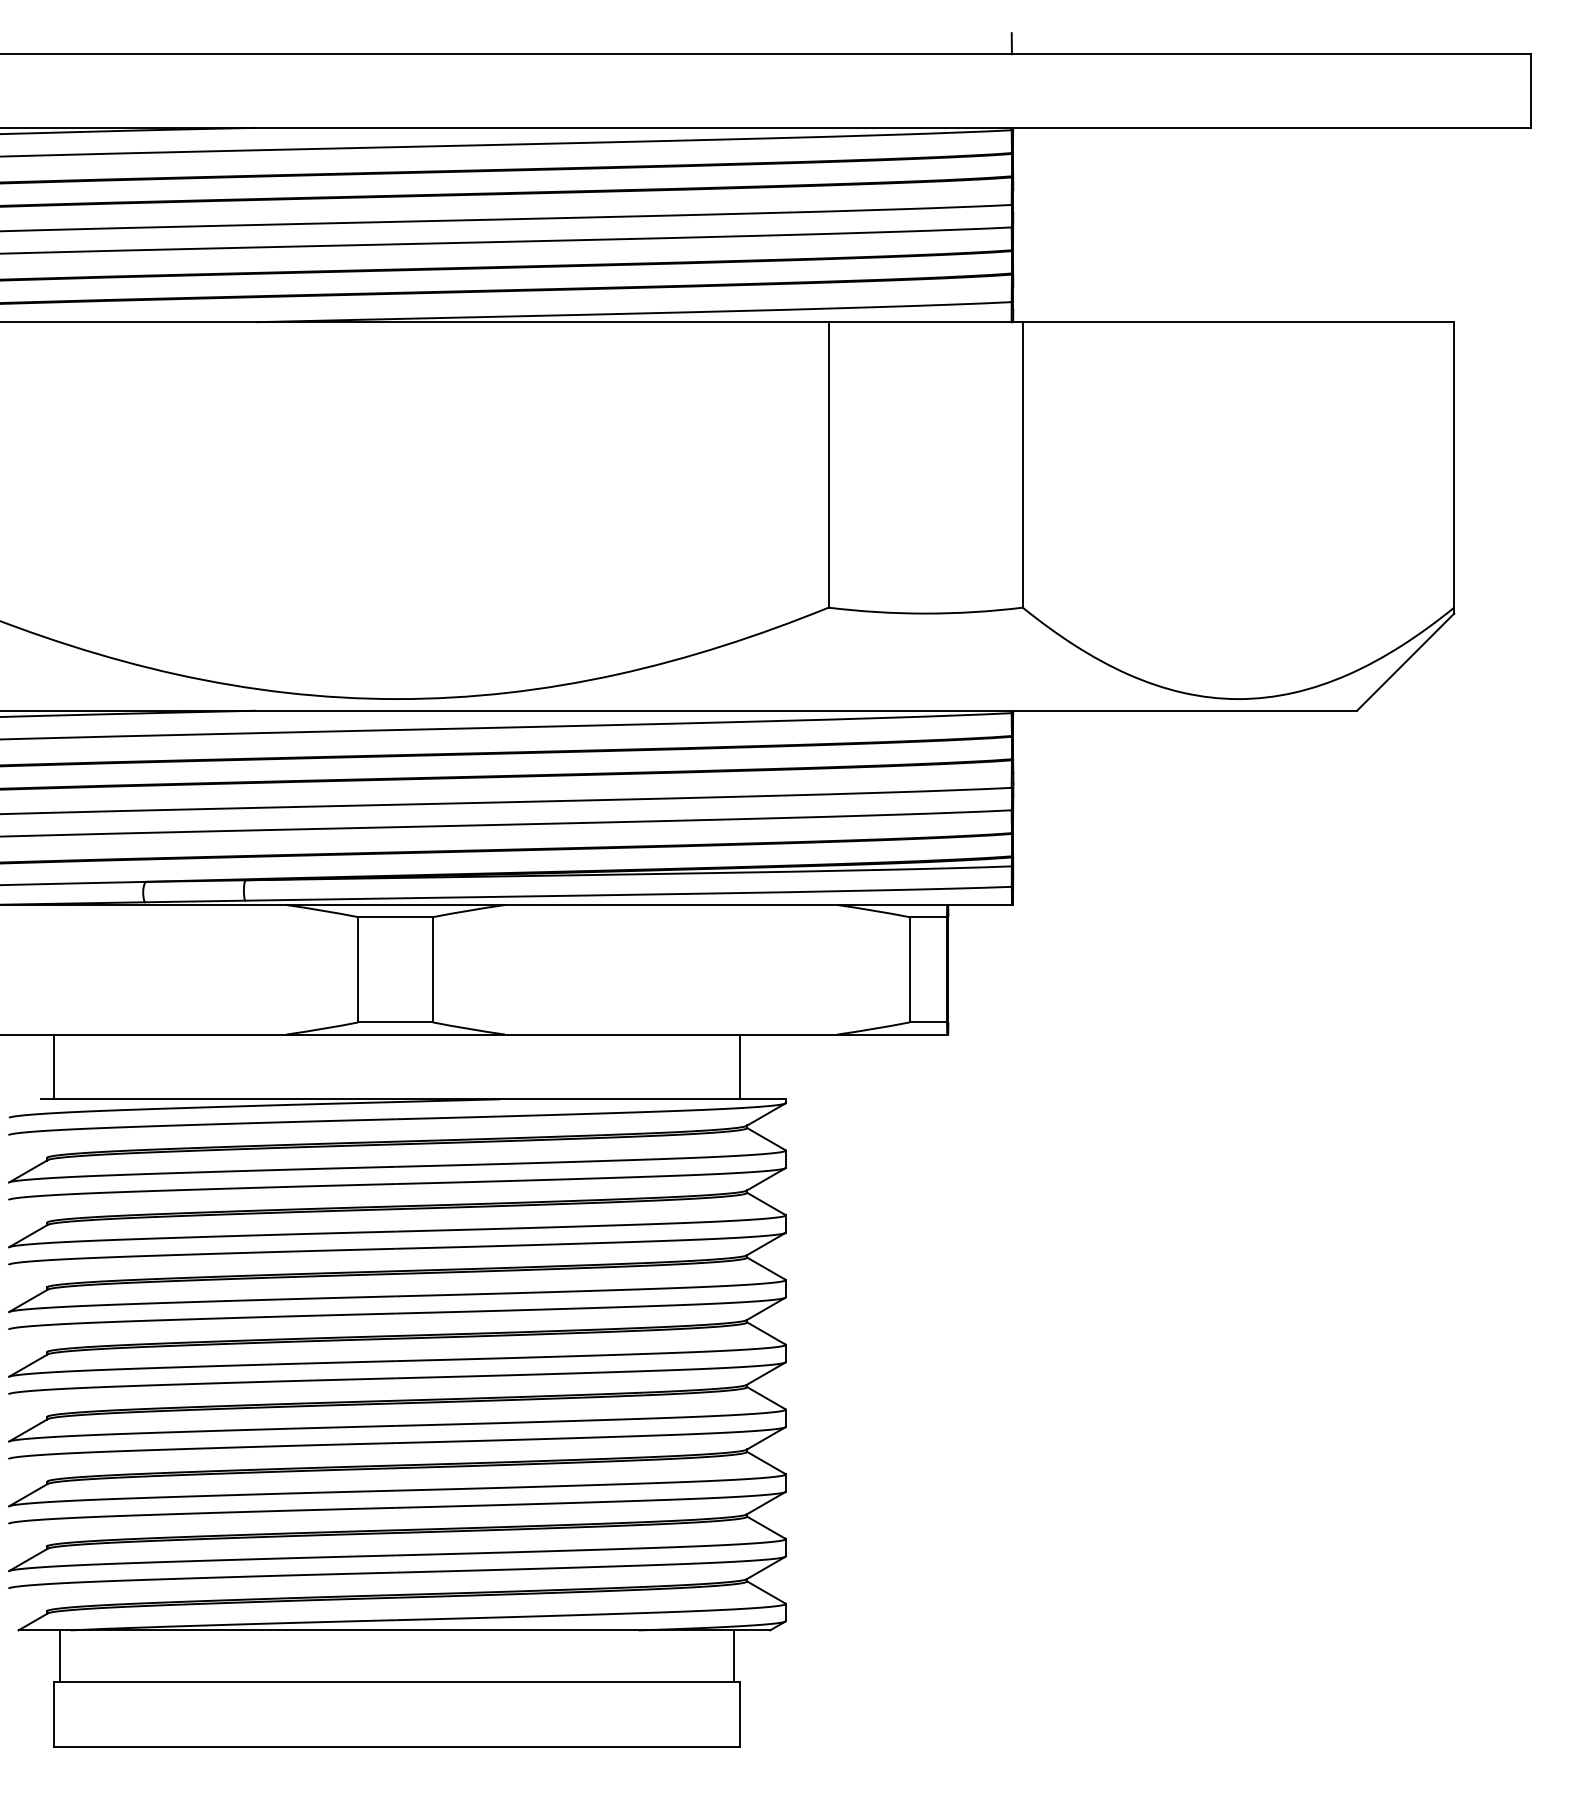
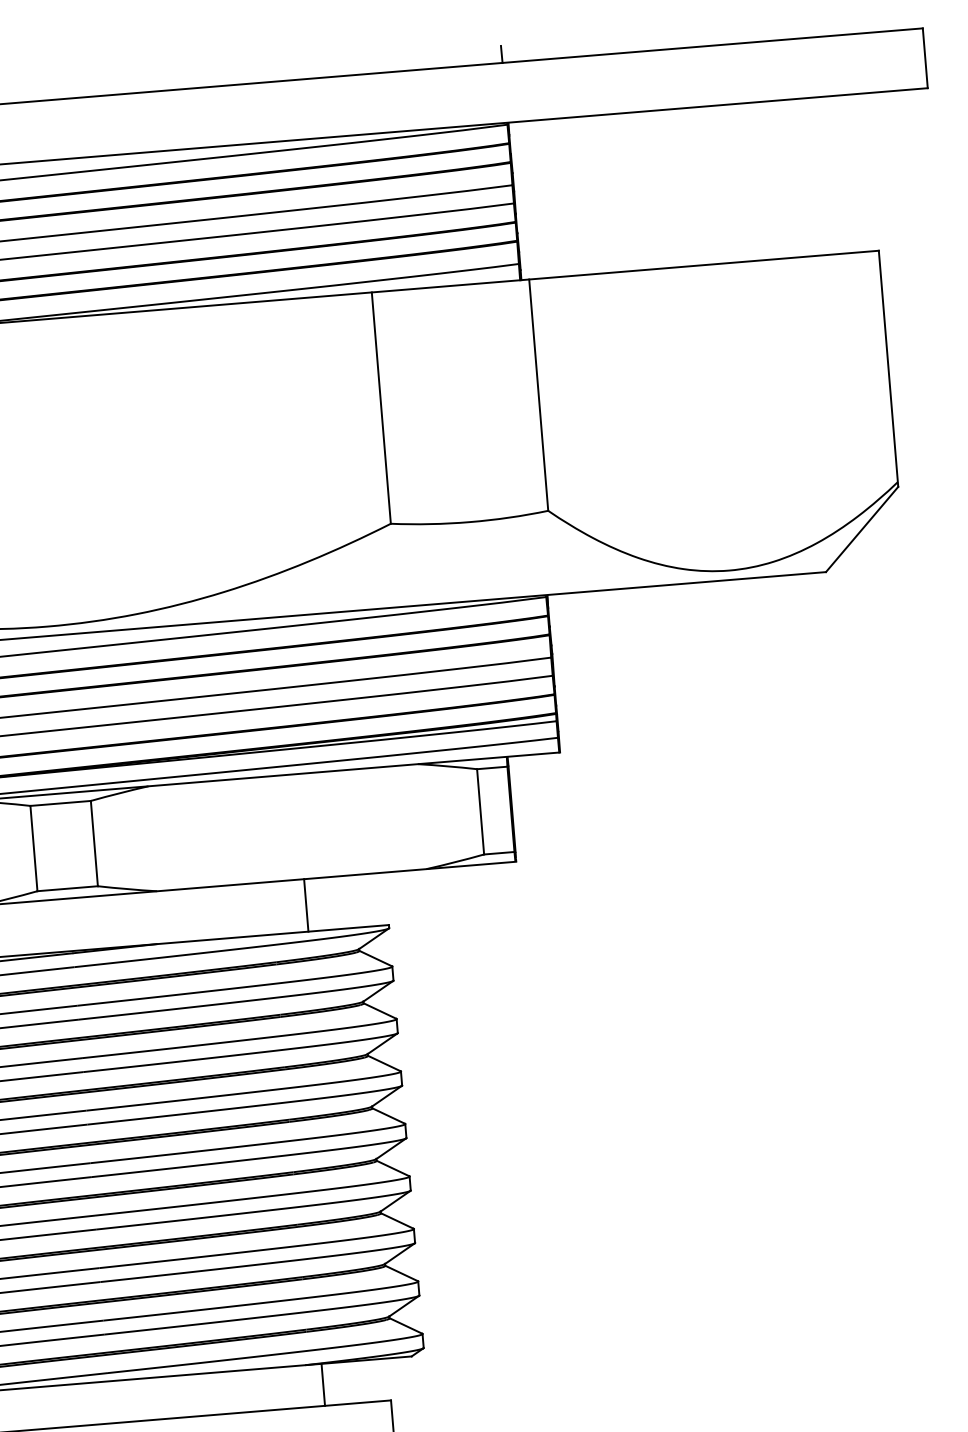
line: (740, 1066) -> (306, 905), moved
line: (733, 1656) -> (322, 1385), moved

